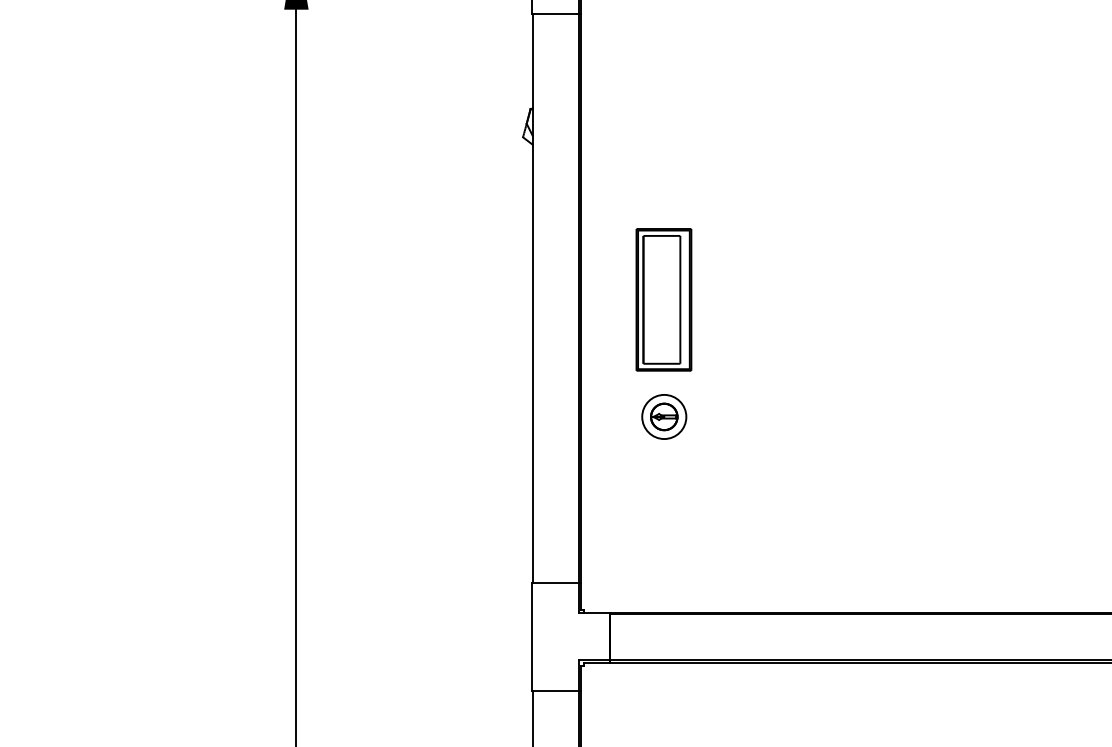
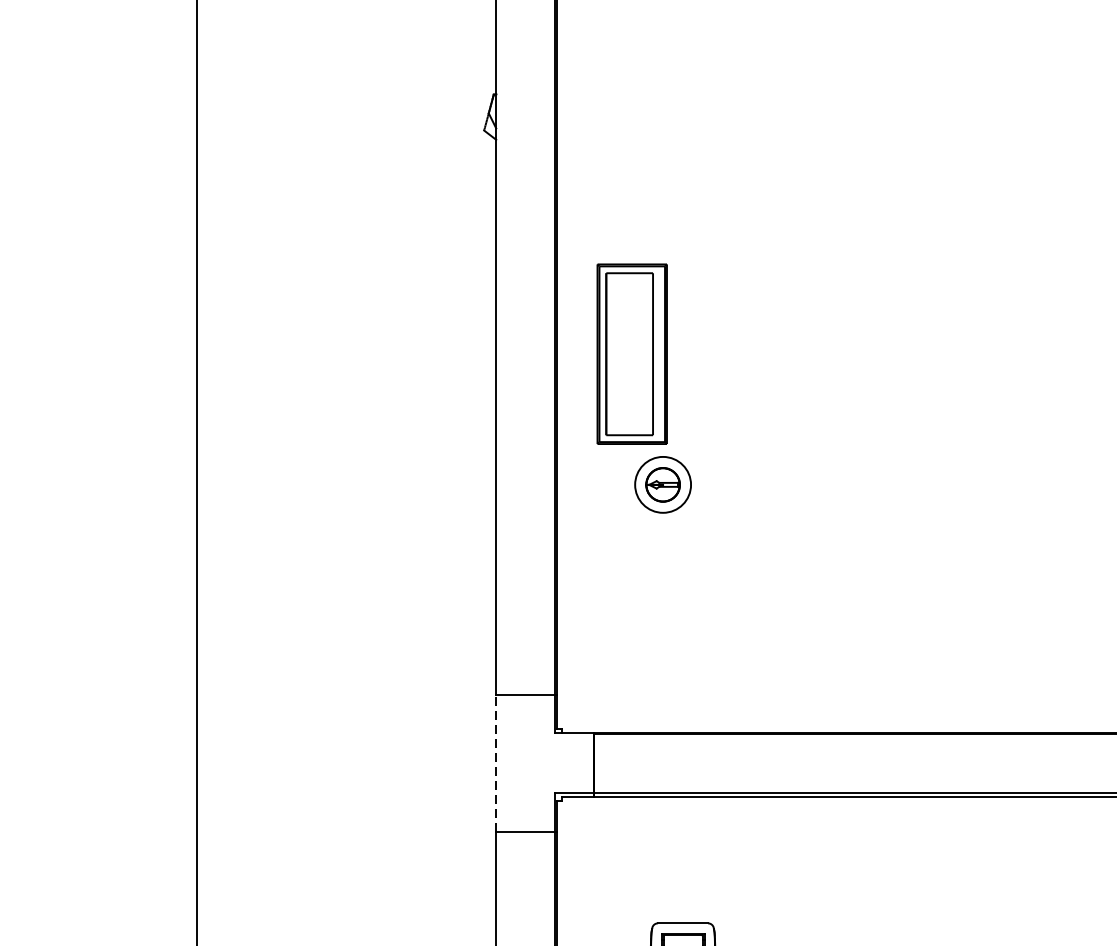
part: (663, 299) -> (631, 353), moved
line: (532, 636) -> (496, 763), solid -> dashed

